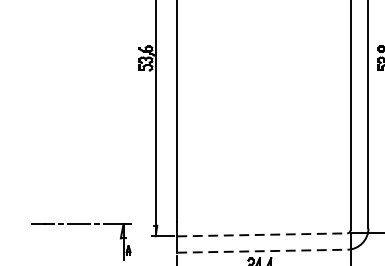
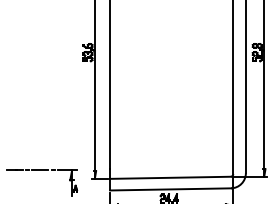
line: (263, 234) -> (171, 177), dashed -> solid
line: (263, 251) -> (171, 189), dashed -> solid

